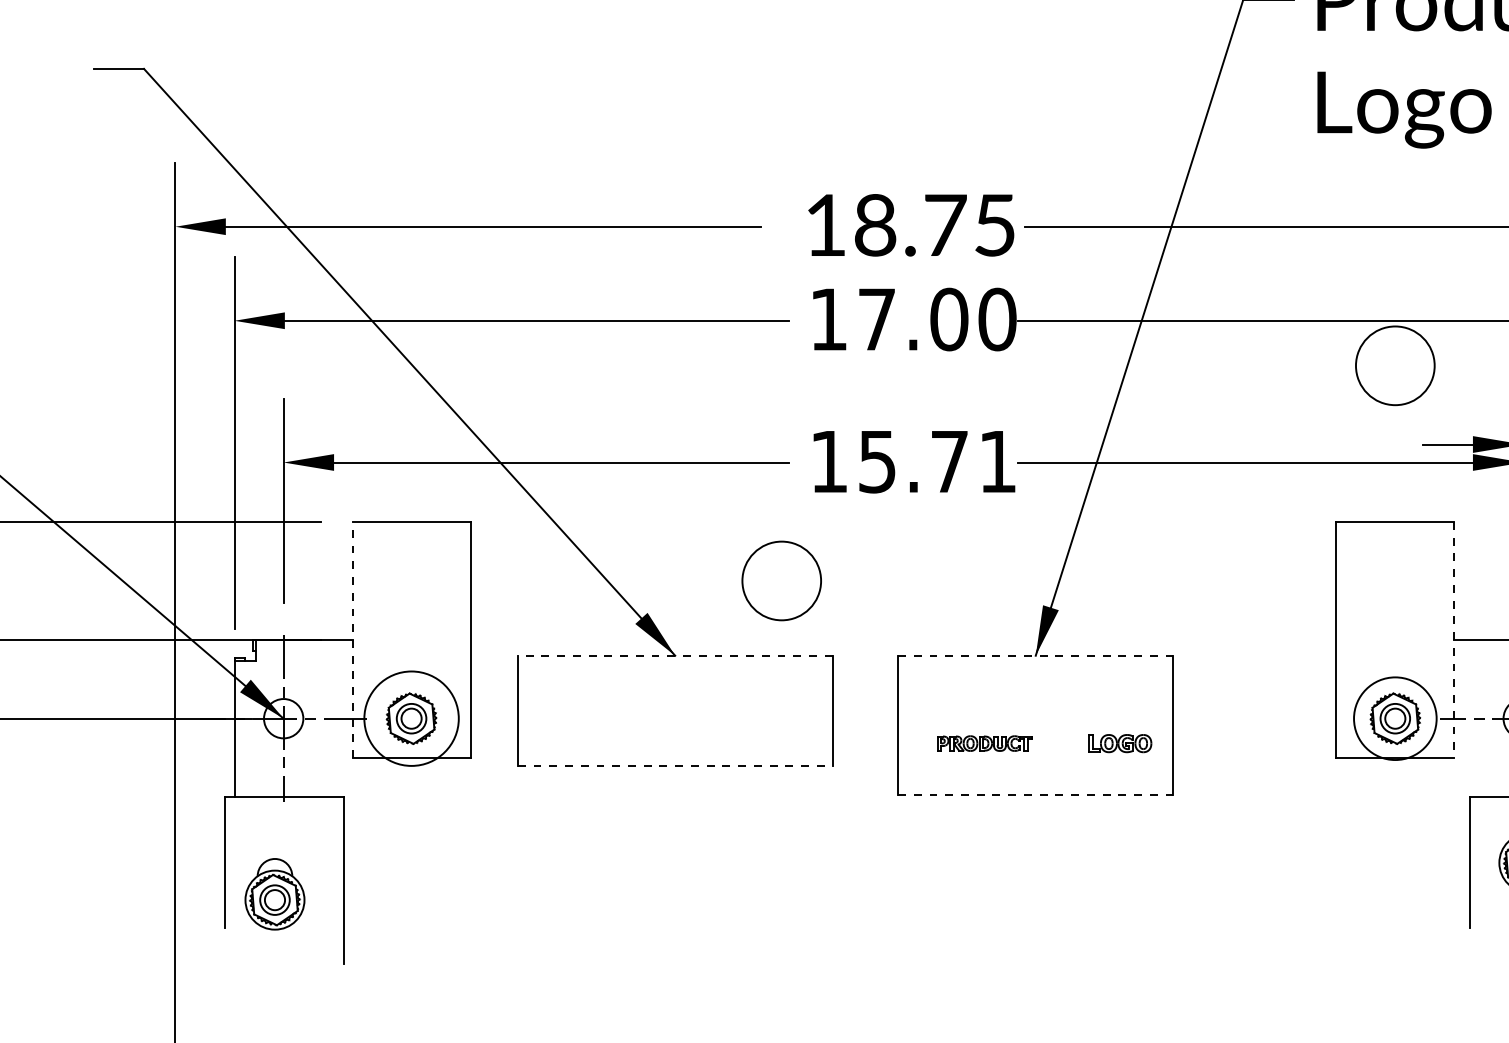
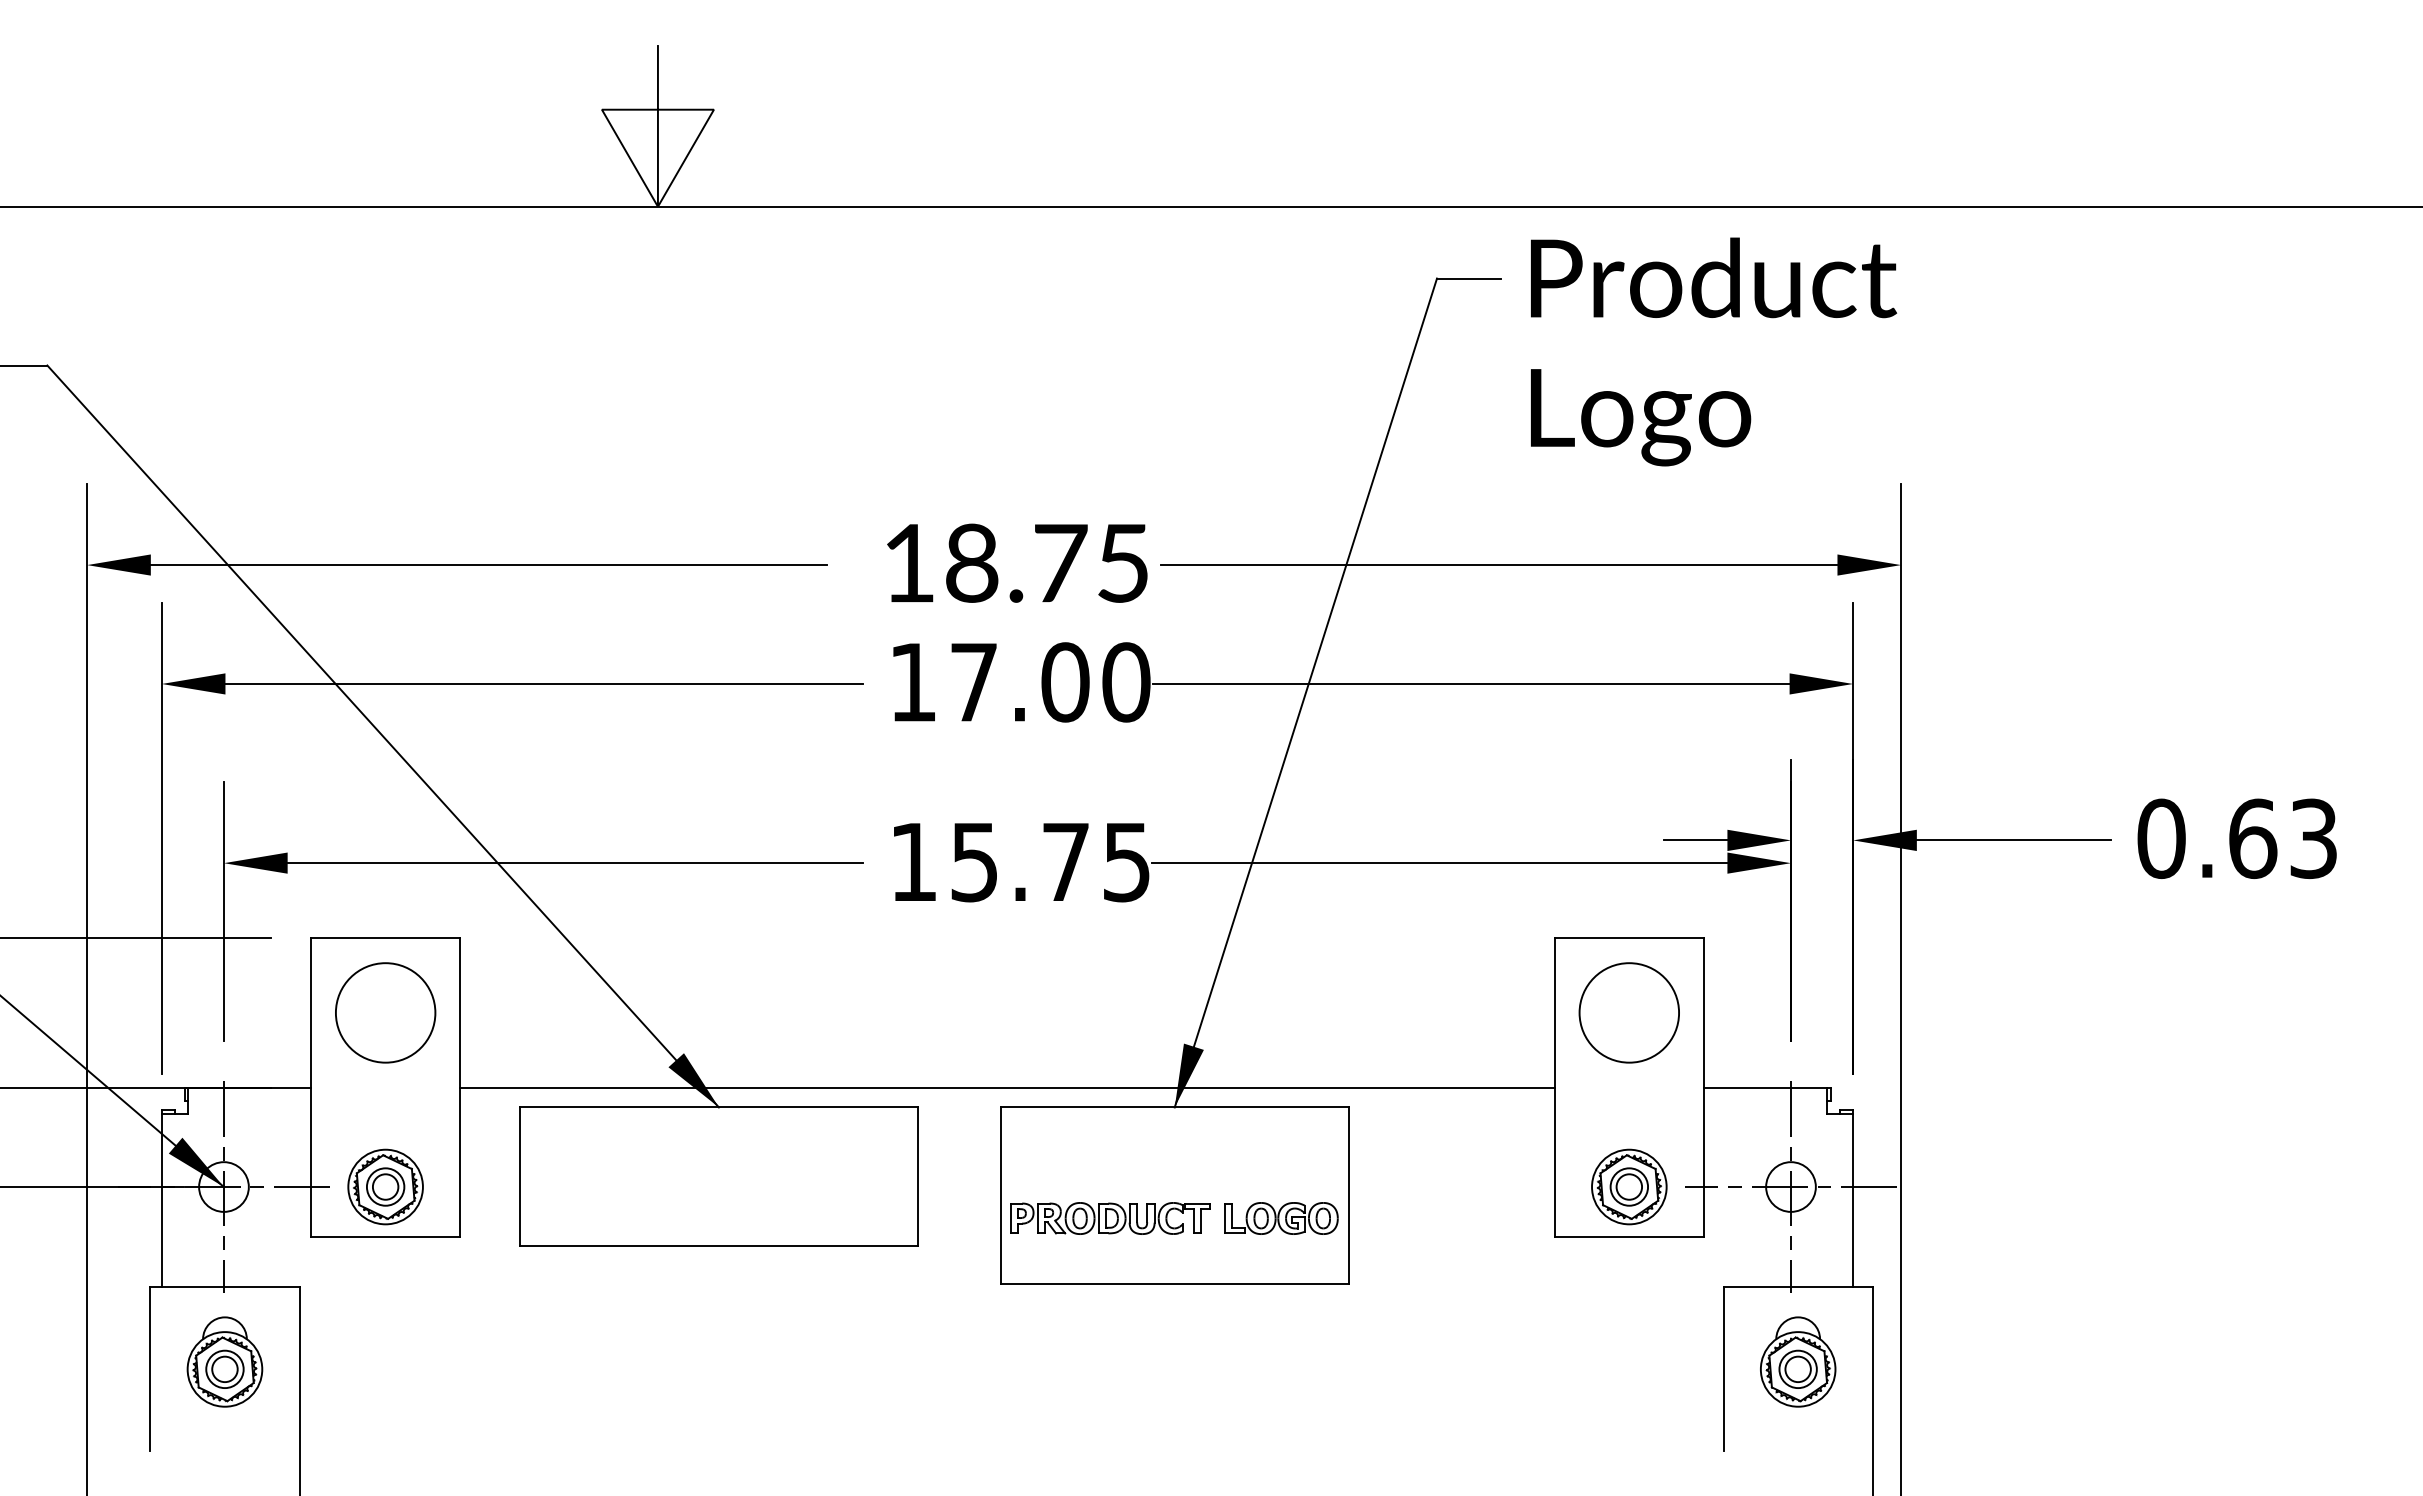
circle: (1394, 365) -> (1628, 1012), moved
text: (997, 462) -> (1126, 862), 15.71 -> 15.75
circle: (781, 580) -> (385, 1012), moved
line: (352, 639) -> (311, 1087), dashed -> solid
line: (903, 639) -> (1007, 1087), added
line: (1454, 640) -> (1703, 1088), dashed -> solid
line: (674, 655) -> (718, 1107), dashed -> solid
line: (1035, 655) -> (1174, 1107), dashed -> solid
circle: (411, 718) -> (385, 1186), size x0.62
circle: (1395, 718) -> (1629, 1186), size x0.71
part: (984, 743) -> (1110, 1218), size x1.67
part: (1120, 743) -> (1281, 1218), size x1.43
line: (674, 765) -> (718, 1246), dashed -> solid
line: (1036, 795) -> (1175, 1283), dashed -> solid
part: (274, 893) -> (224, 1361), moved

